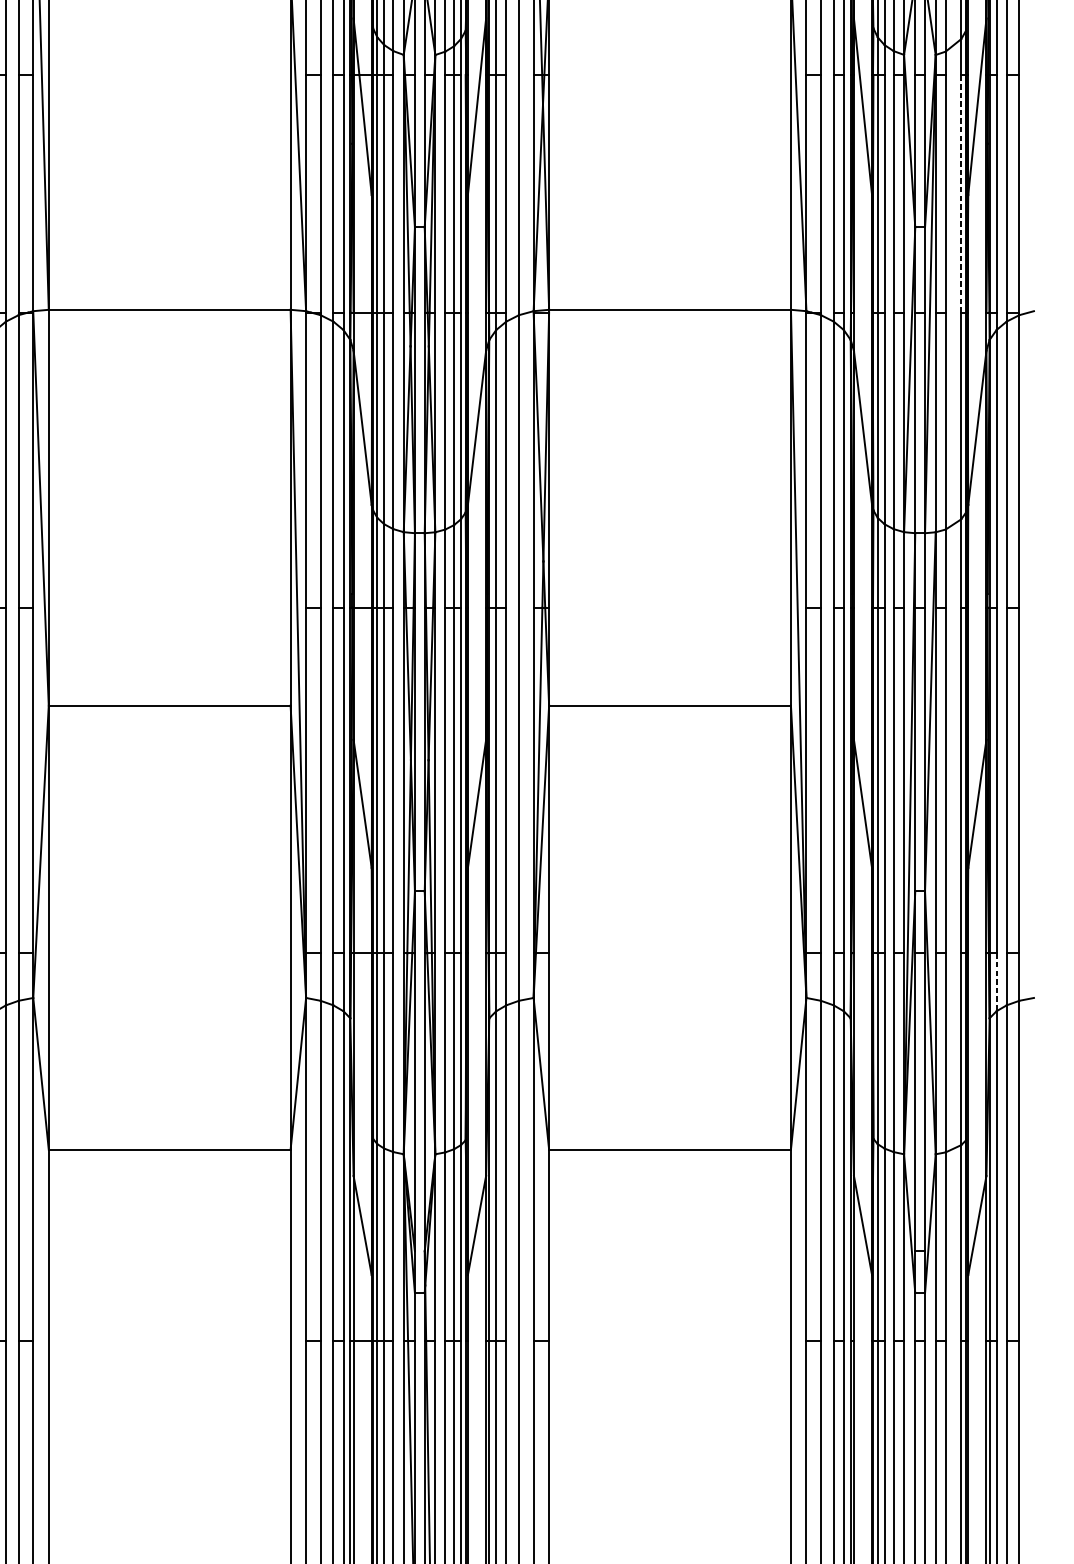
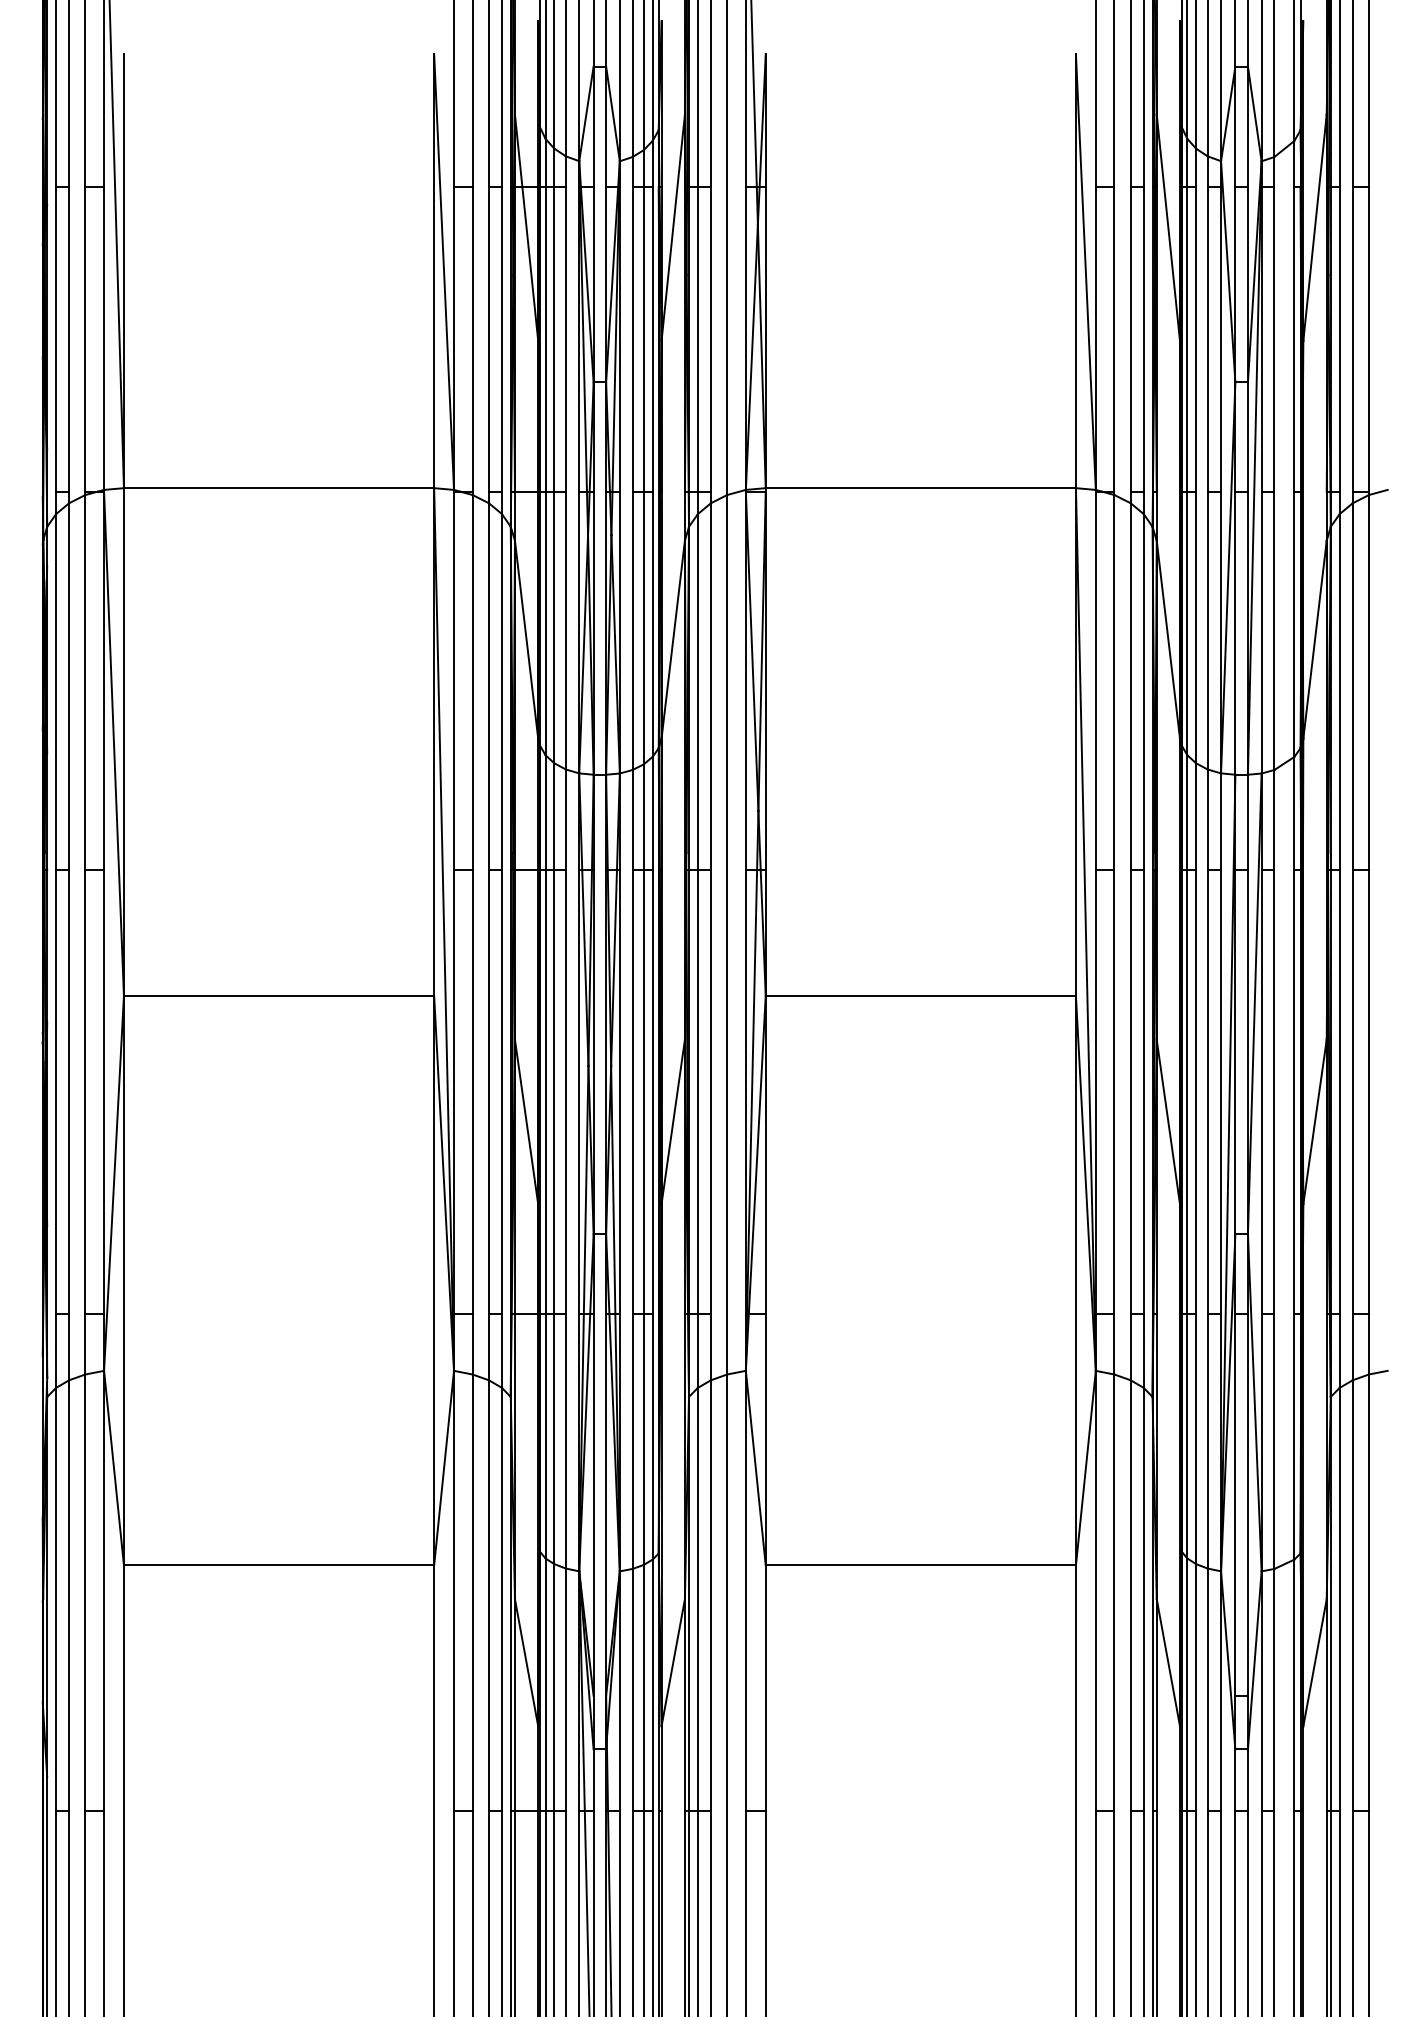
line: (961, 193) -> (1294, 338), dashed -> solid
line: (996, 982) -> (1339, 1351), dashed -> solid

